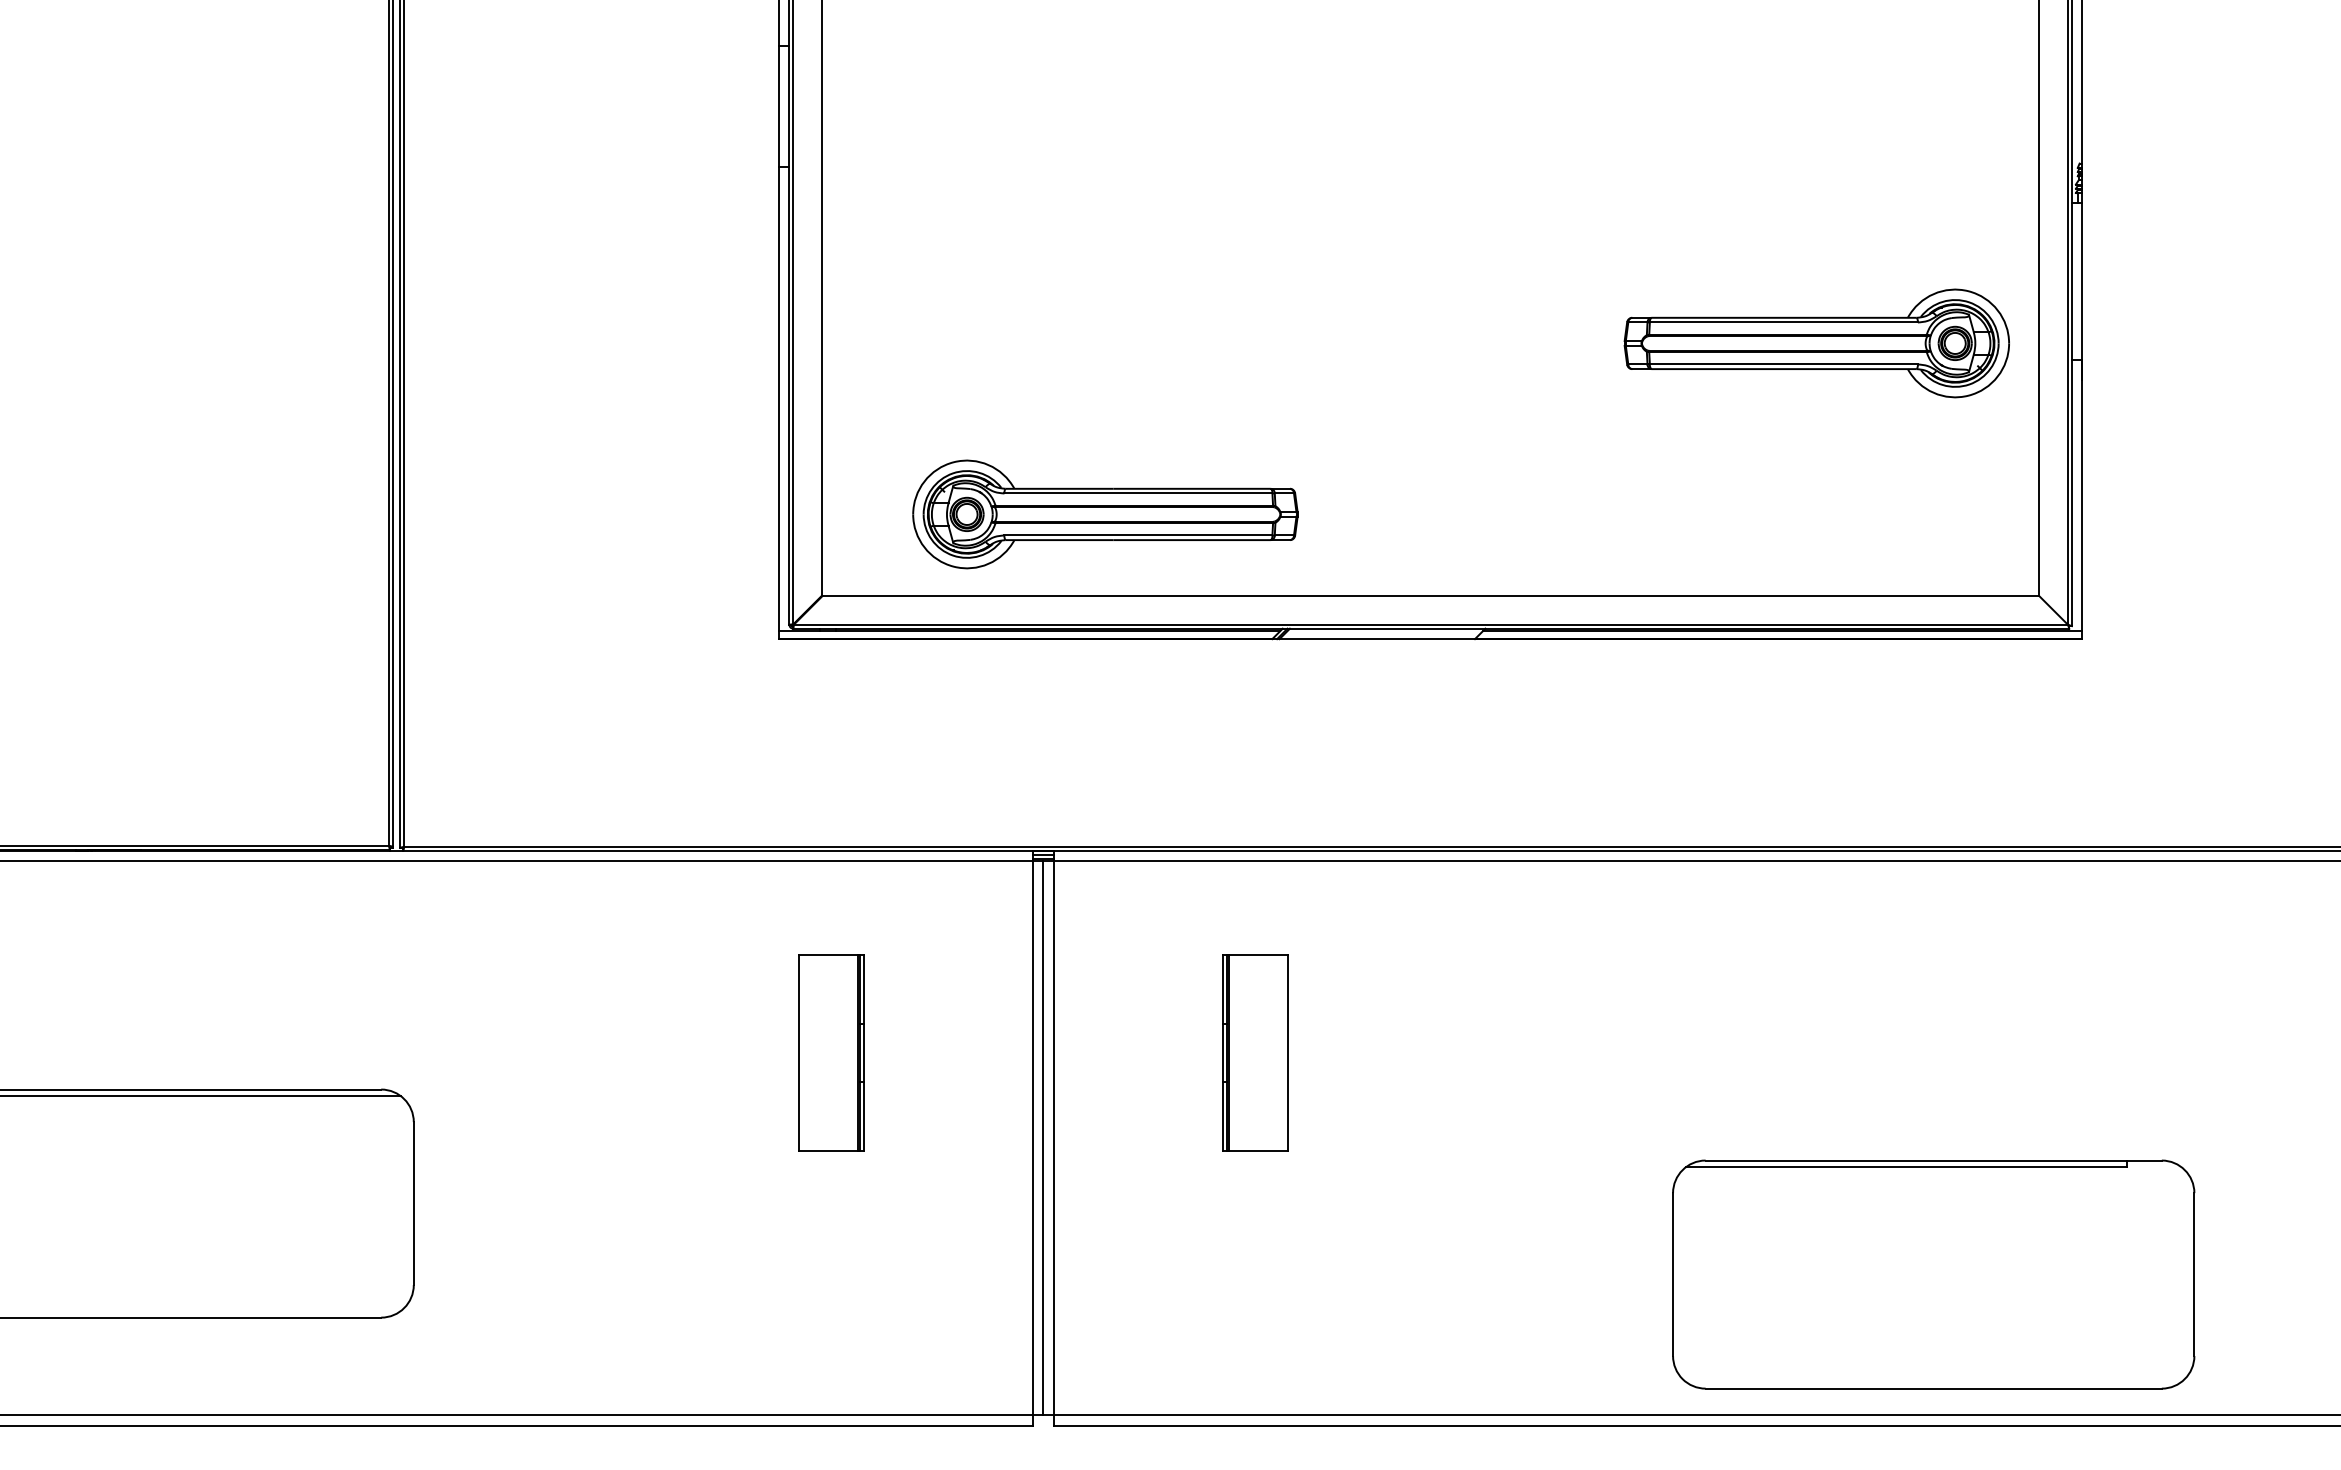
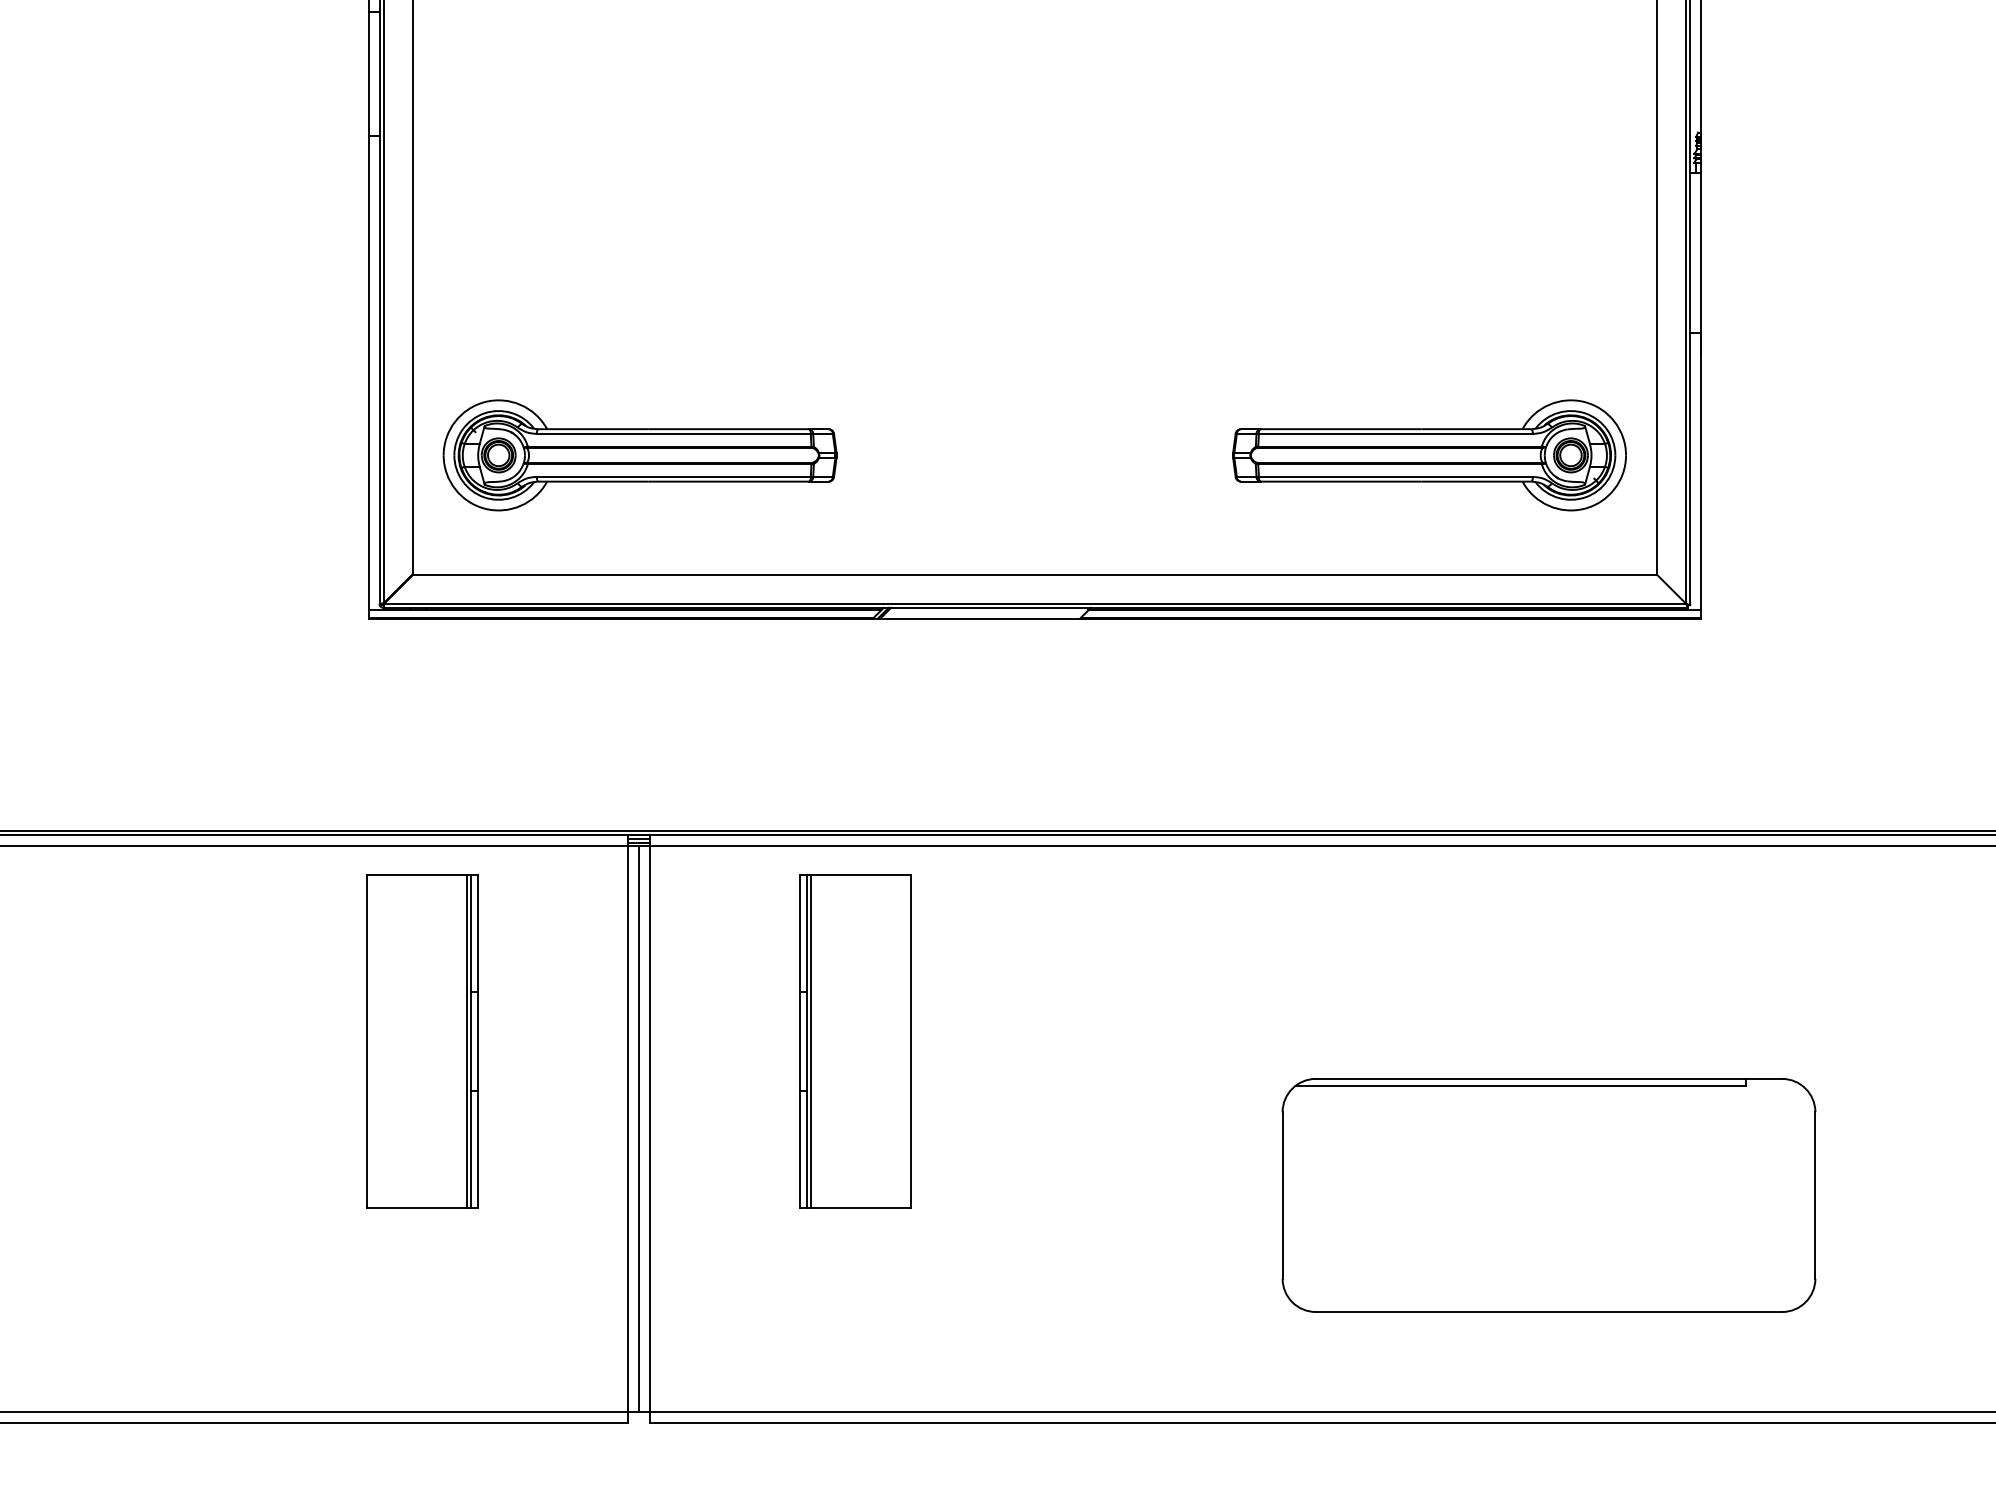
part: (1816, 343) -> (1429, 455), moved
part: (1105, 514) -> (640, 455), moved
part: (831, 1052) -> (422, 1041), size x1.67
part: (1254, 1052) -> (854, 1041), size x1.67
part: (1933, 1274) -> (1548, 1195), moved

